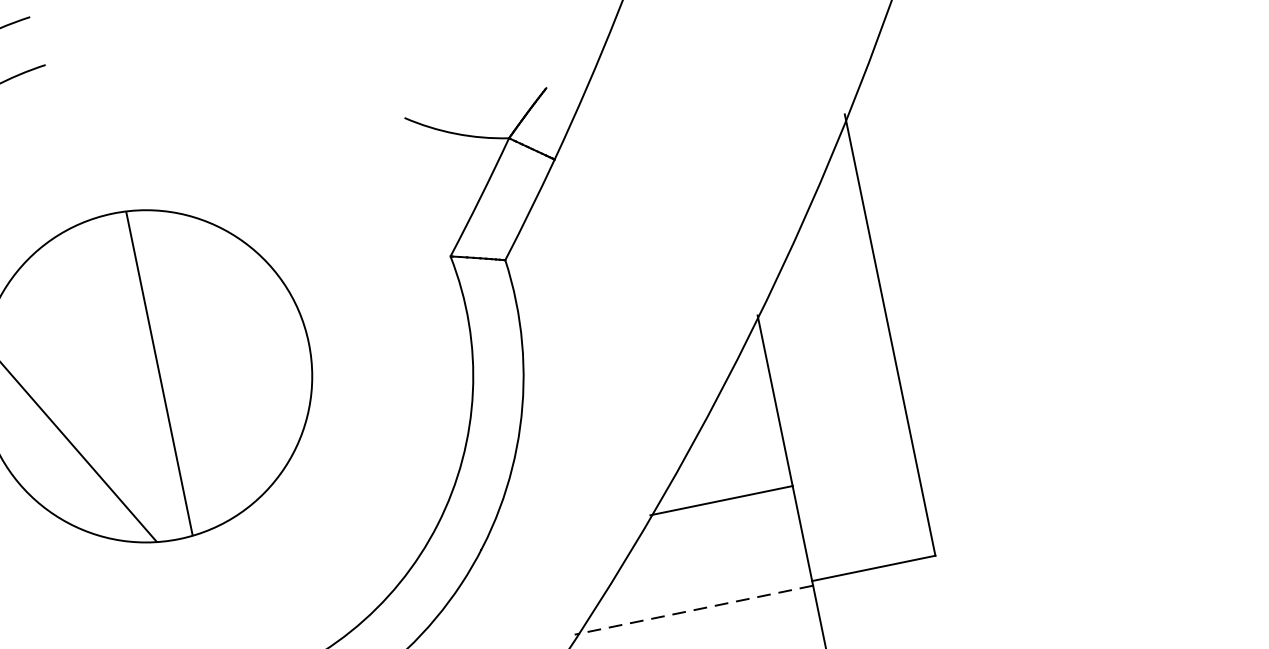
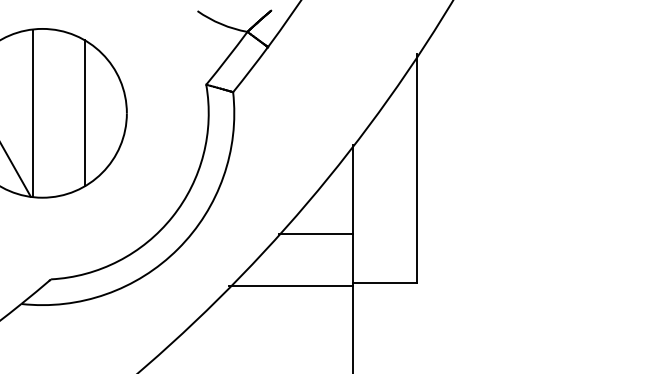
line: (227, 360) -> (84, 113), added
line: (159, 373) -> (33, 113), moved
line: (694, 609) -> (291, 285), dashed -> solid

